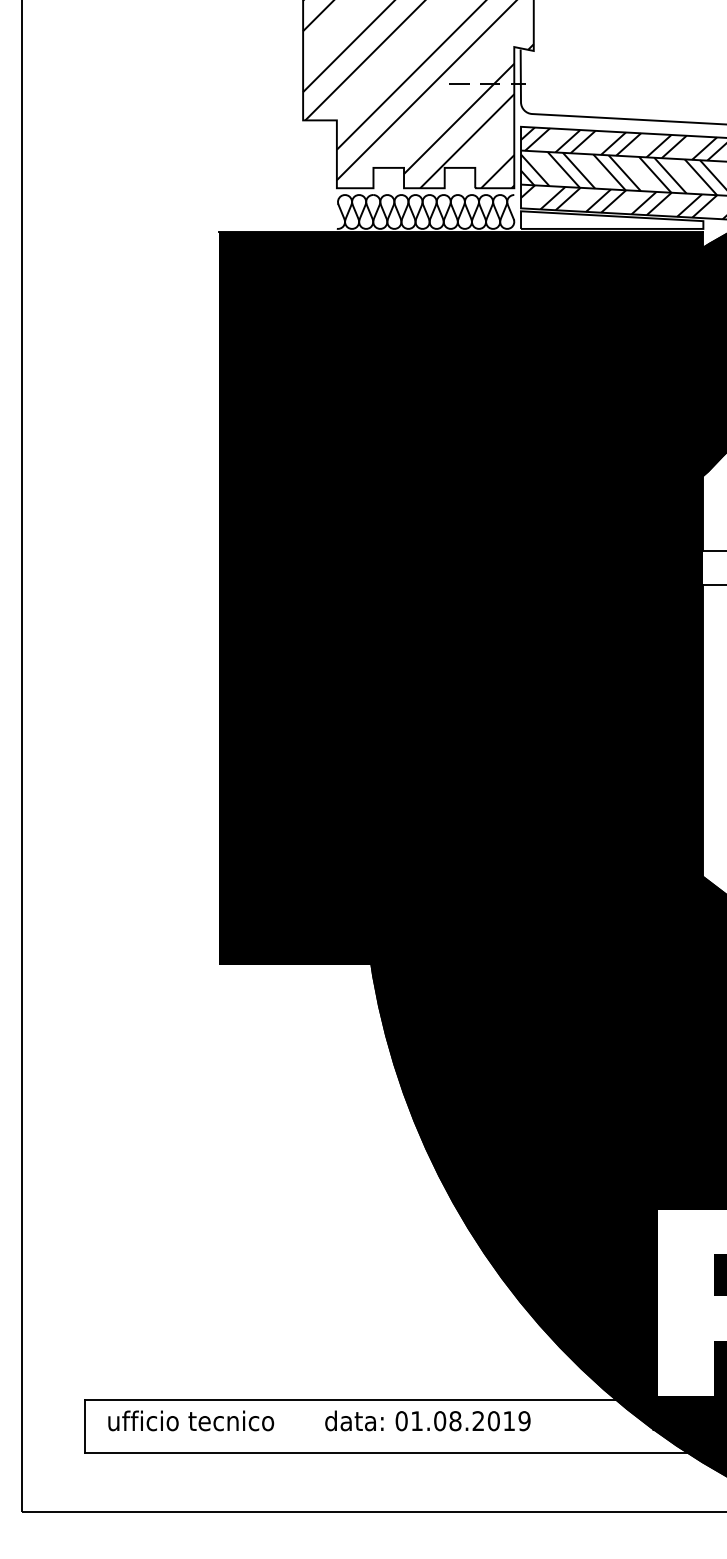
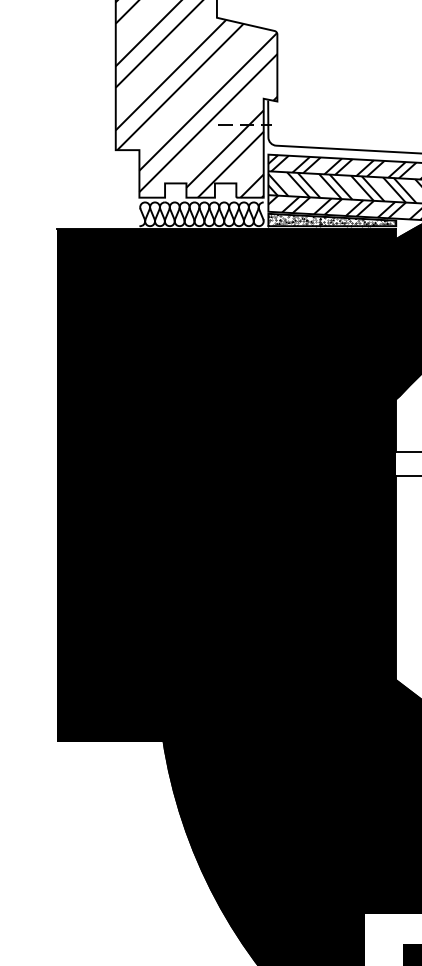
hatch: (611, 219) -> (331, 219), added

